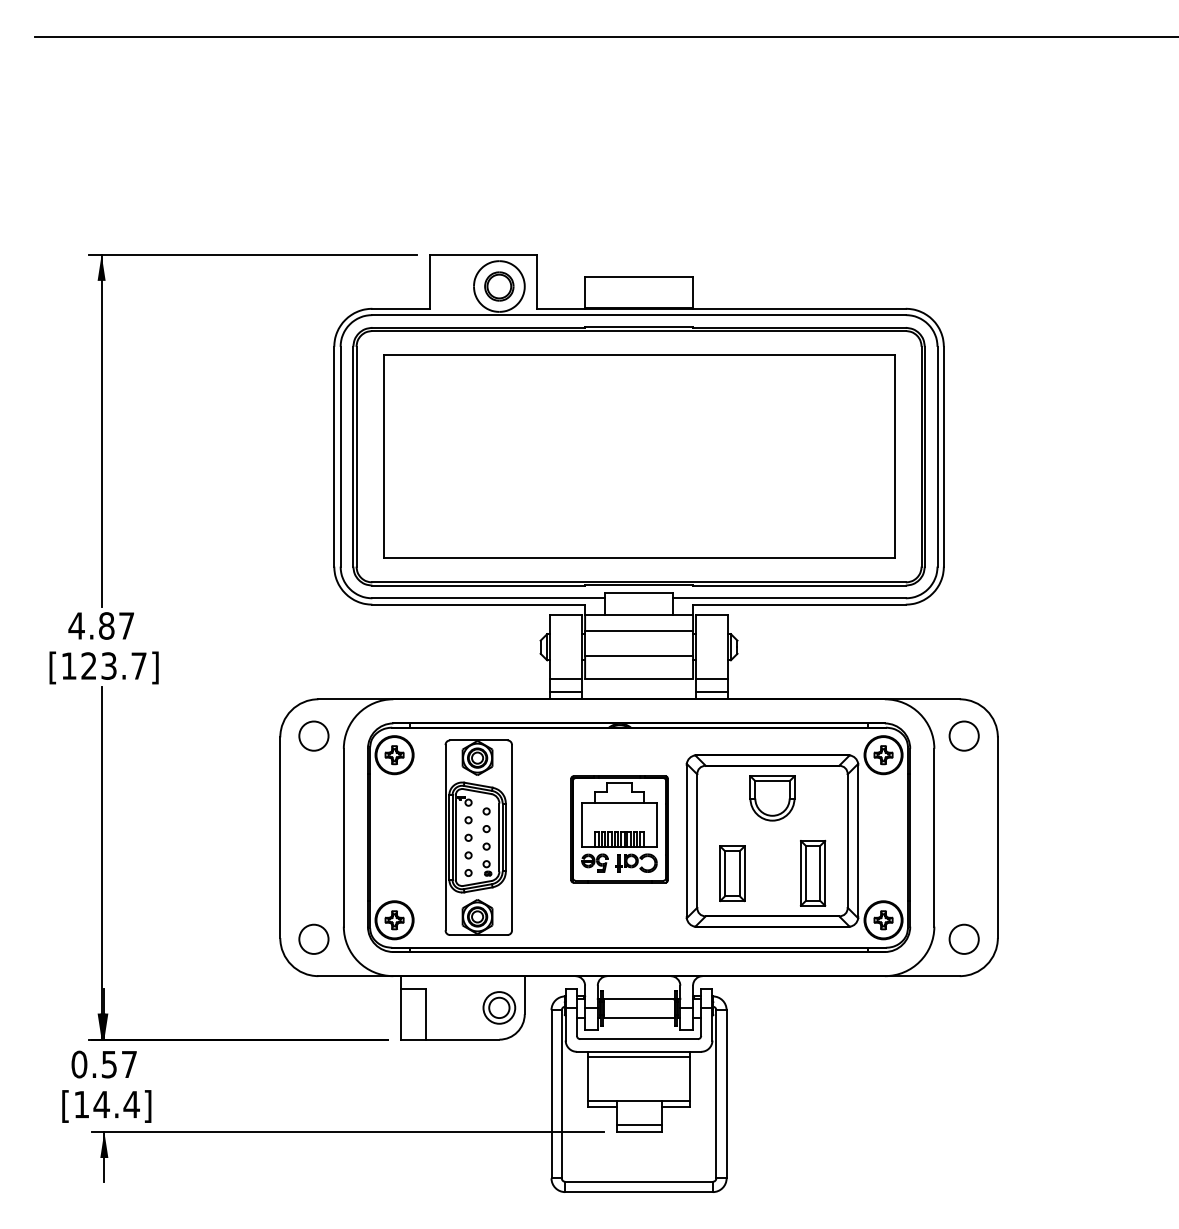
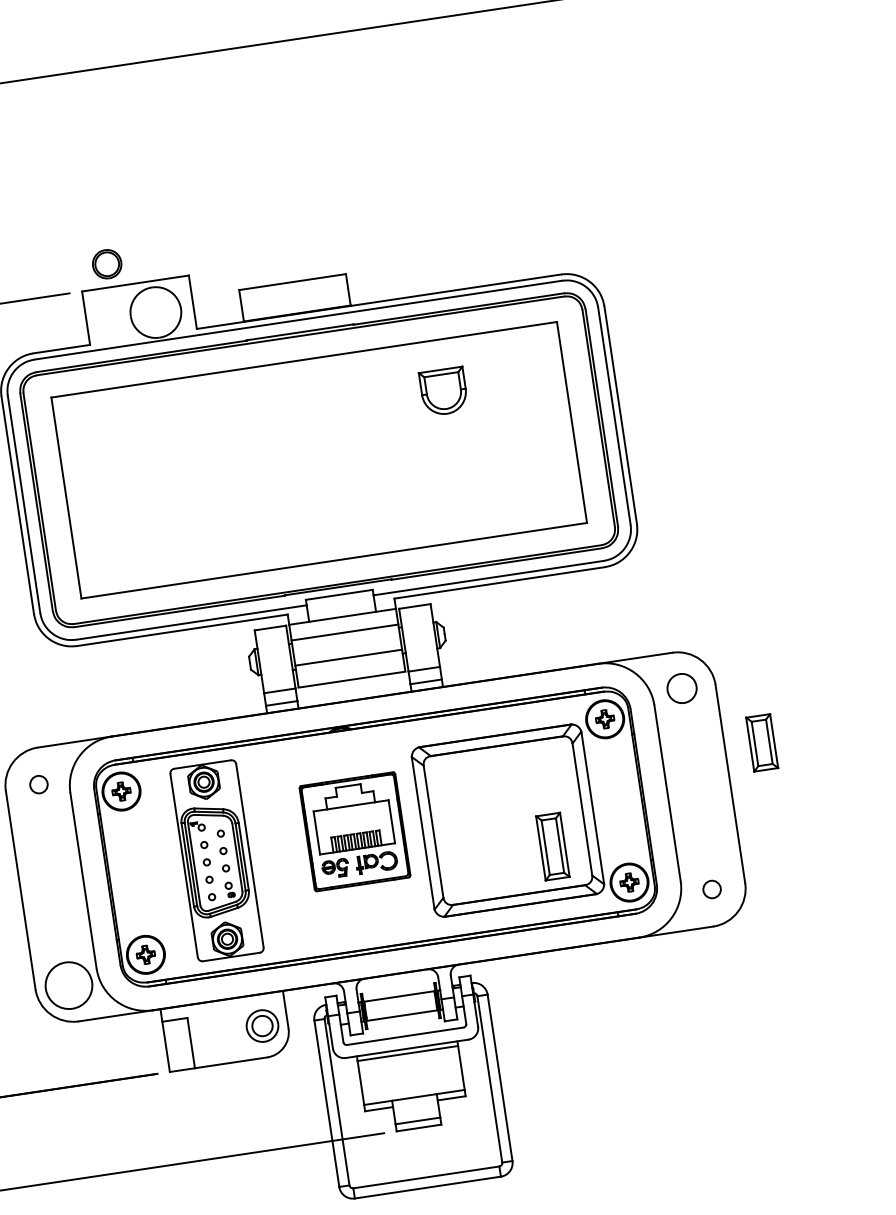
part: (499, 286) -> (107, 264), moved
circle: (313, 735) -> (38, 784), size x0.6
part: (772, 798) -> (443, 391), moved
part: (732, 873) -> (762, 742), moved
circle: (313, 938) -> (68, 984), size x1.6
circle: (963, 938) -> (711, 888), size x0.6

